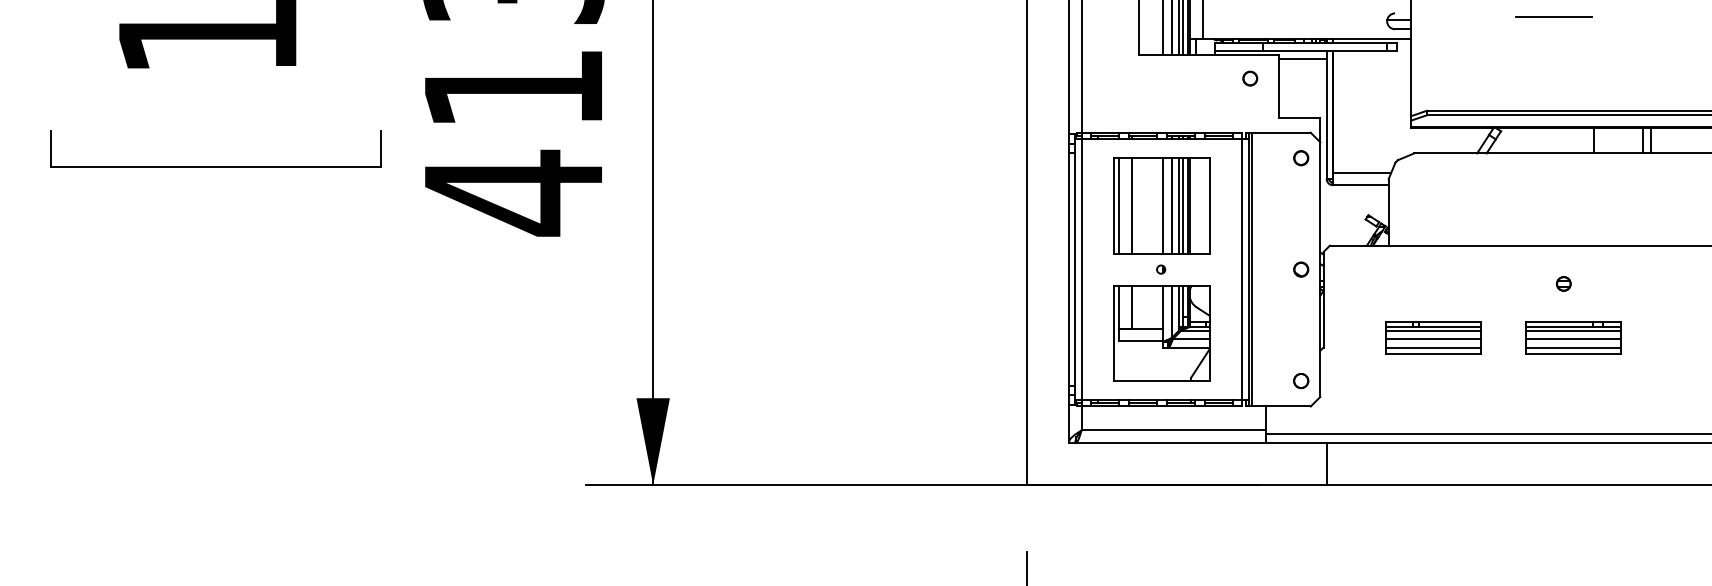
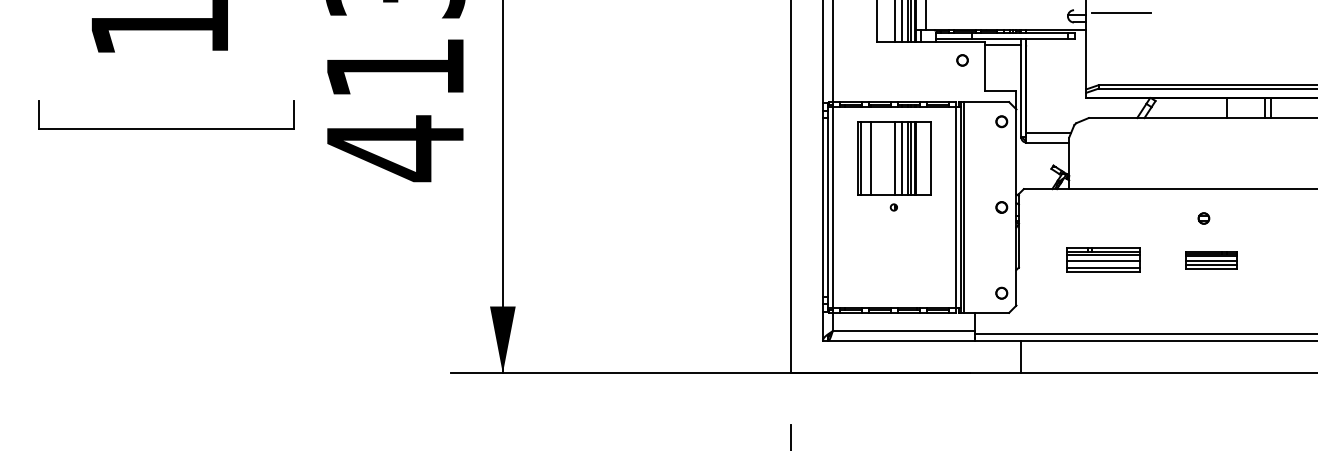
line: (1553, 16) -> (1120, 12), moved
part: (1161, 333) -> (894, 256), removed
part: (1573, 337) -> (1211, 259), size x0.7

